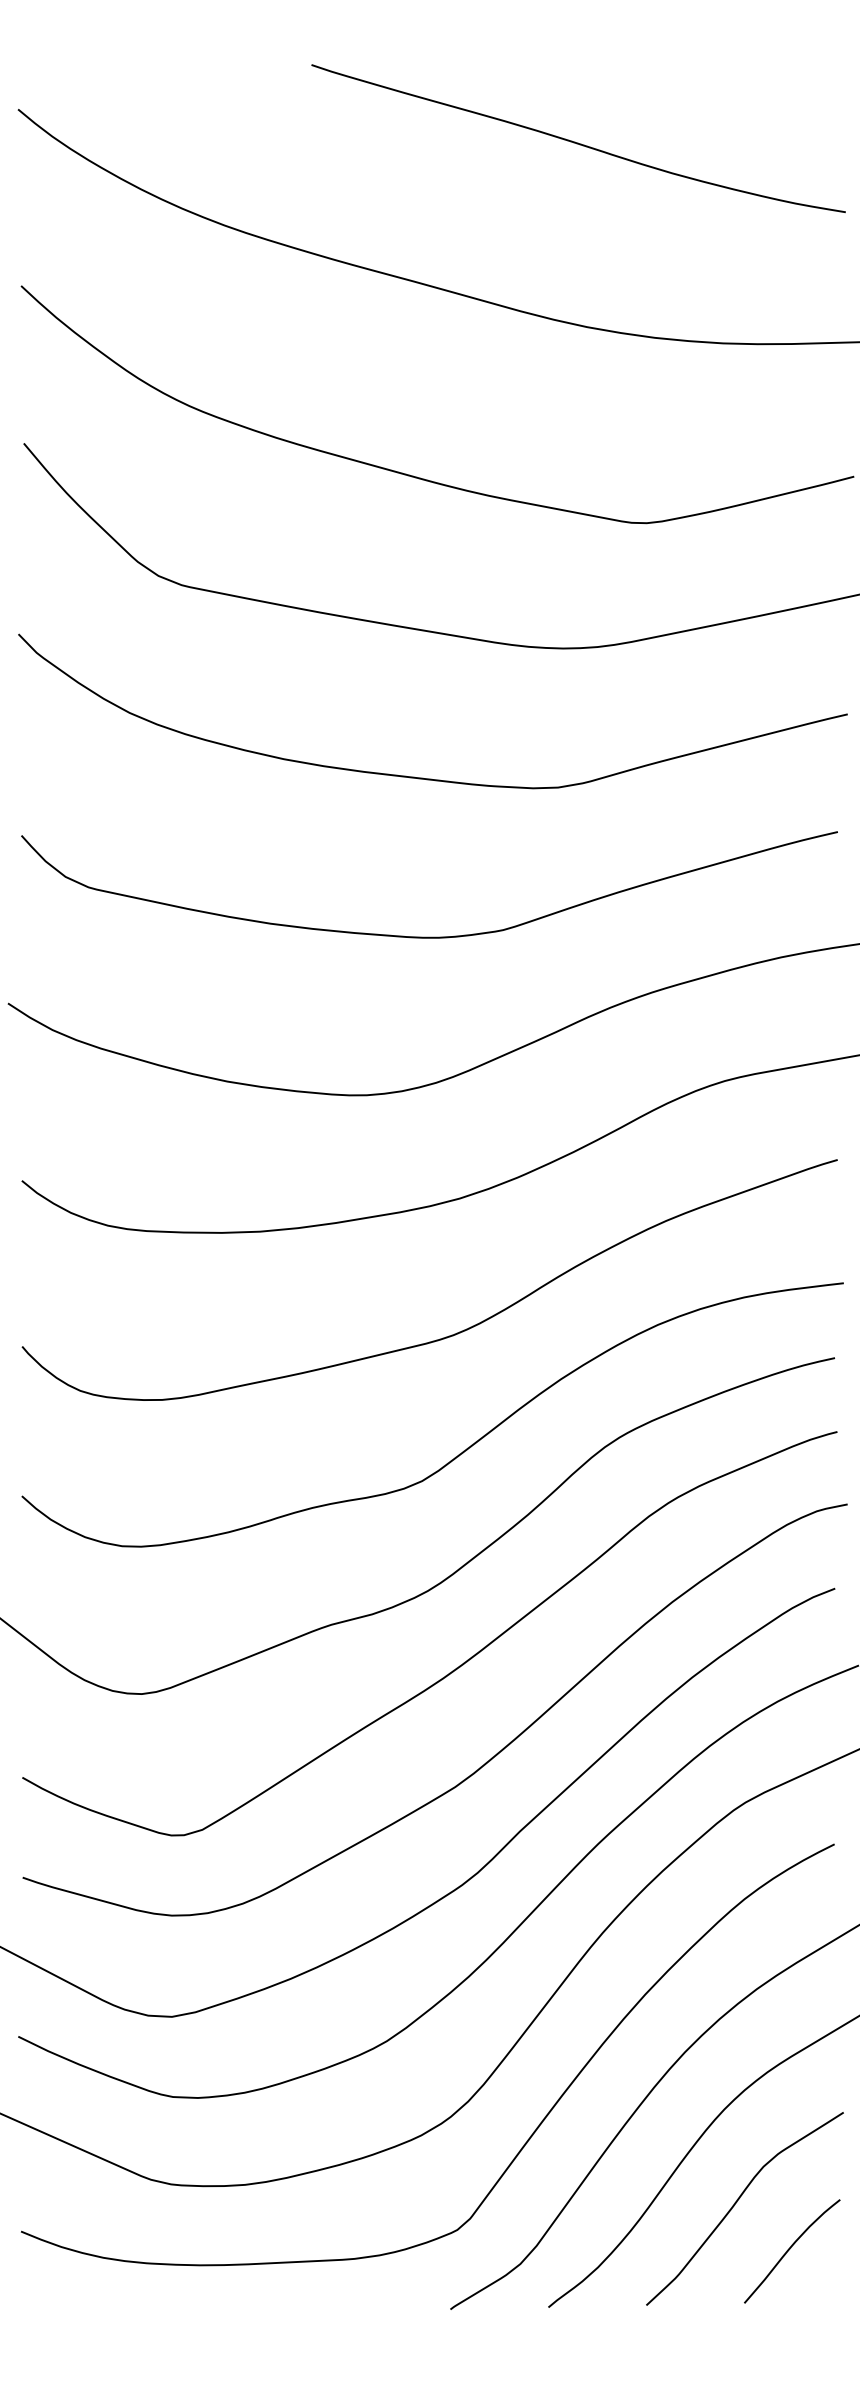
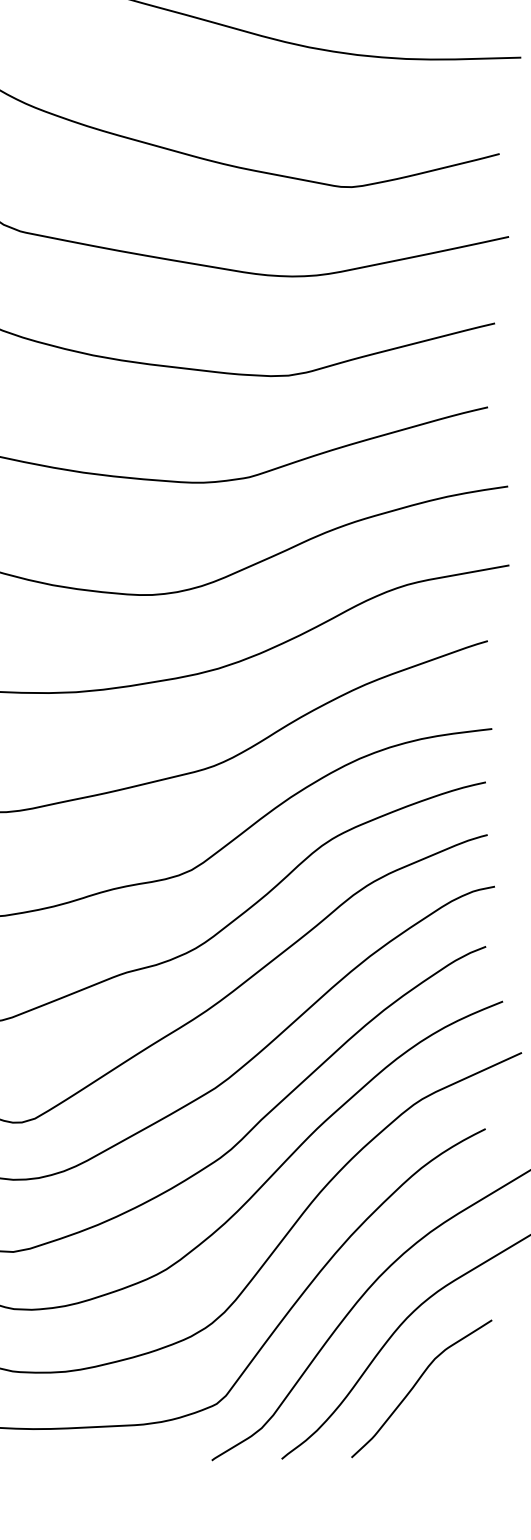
curve: (790, 2249) -> (454, 1417), removed

